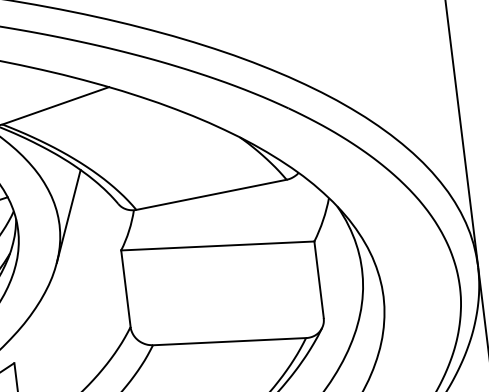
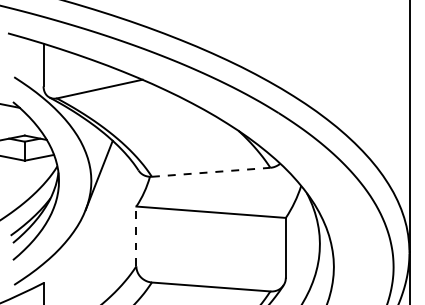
line: (212, 195) -> (211, 172), solid -> dashed
line: (126, 288) -> (136, 236), solid -> dashed

